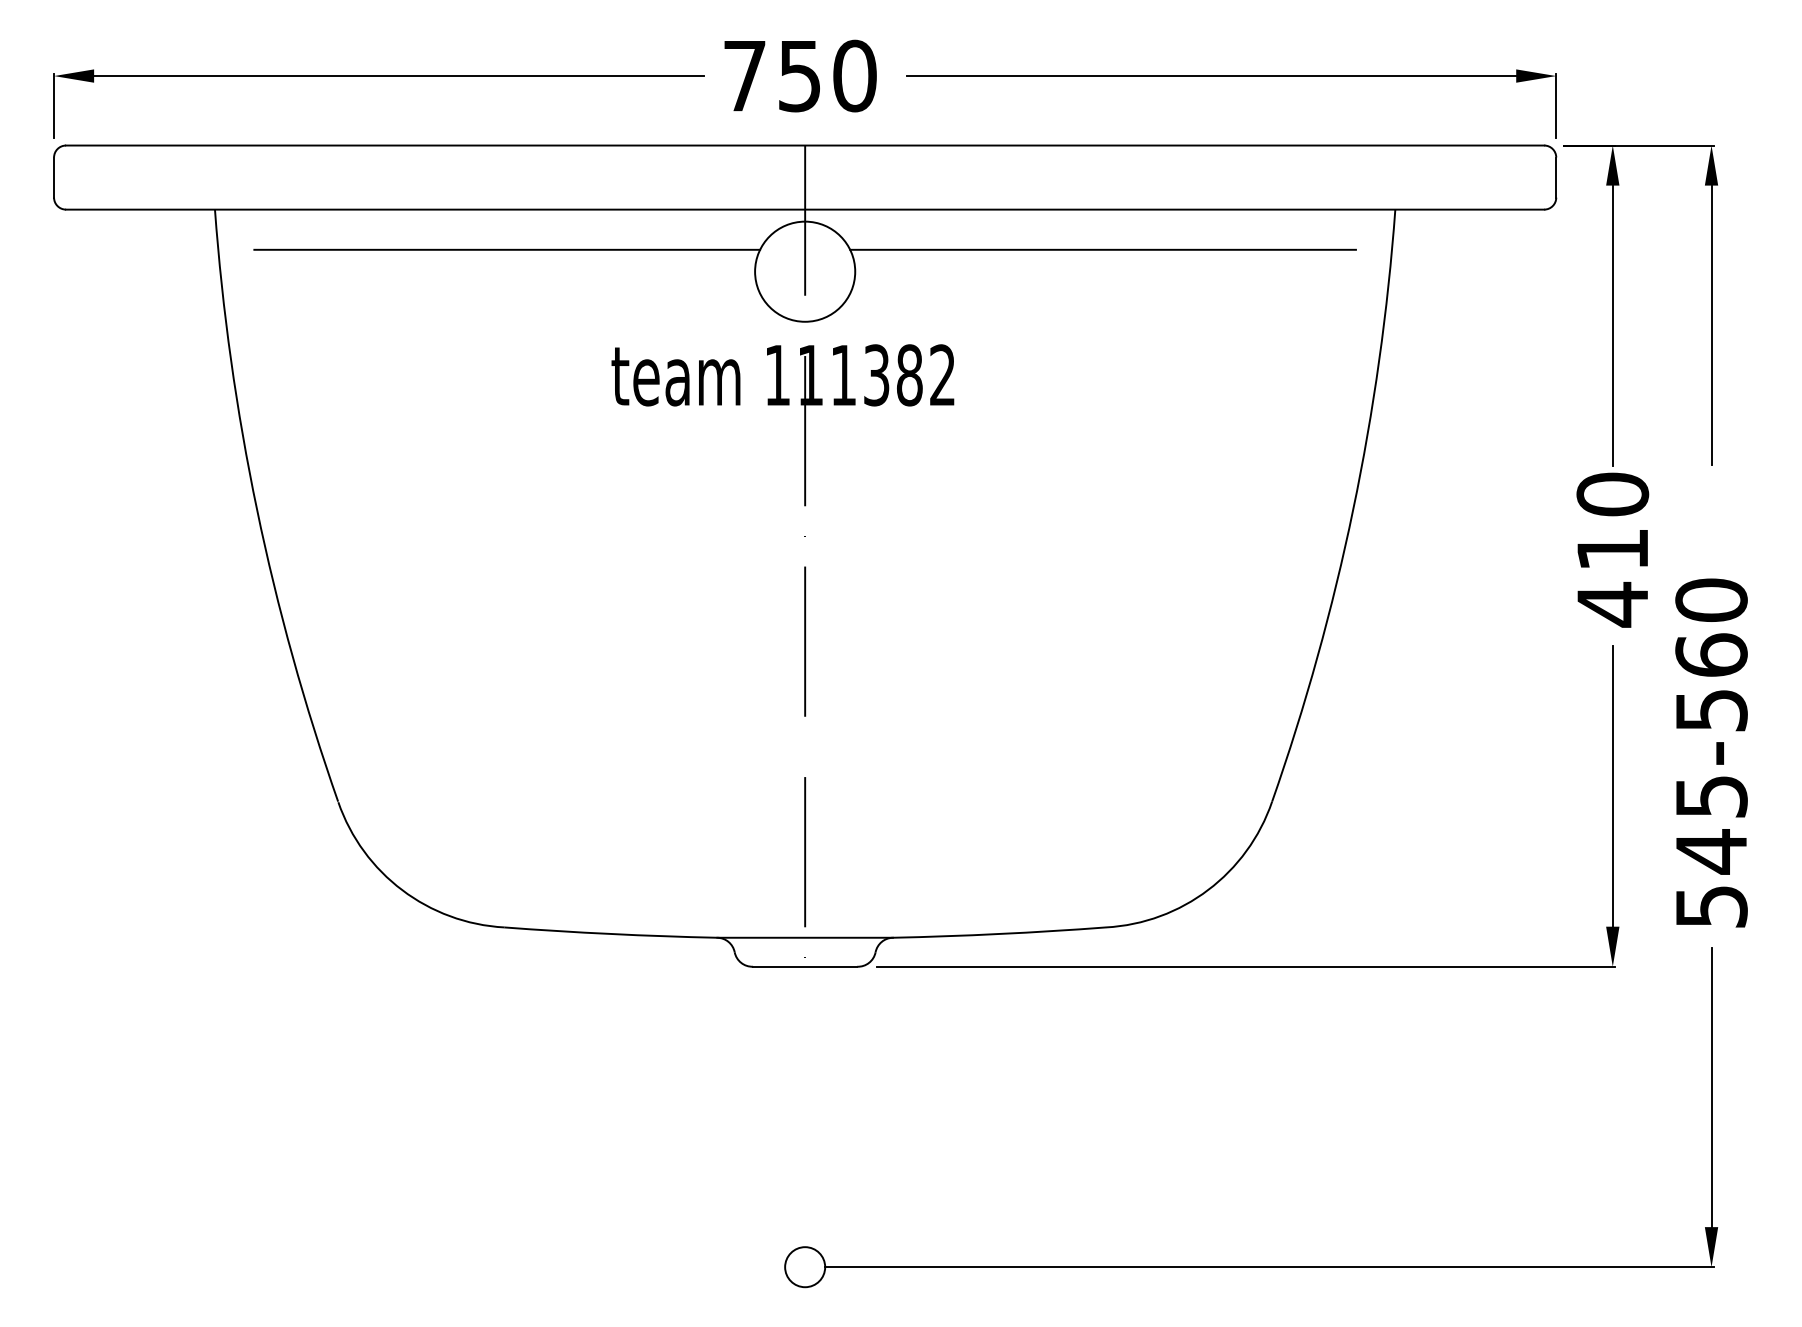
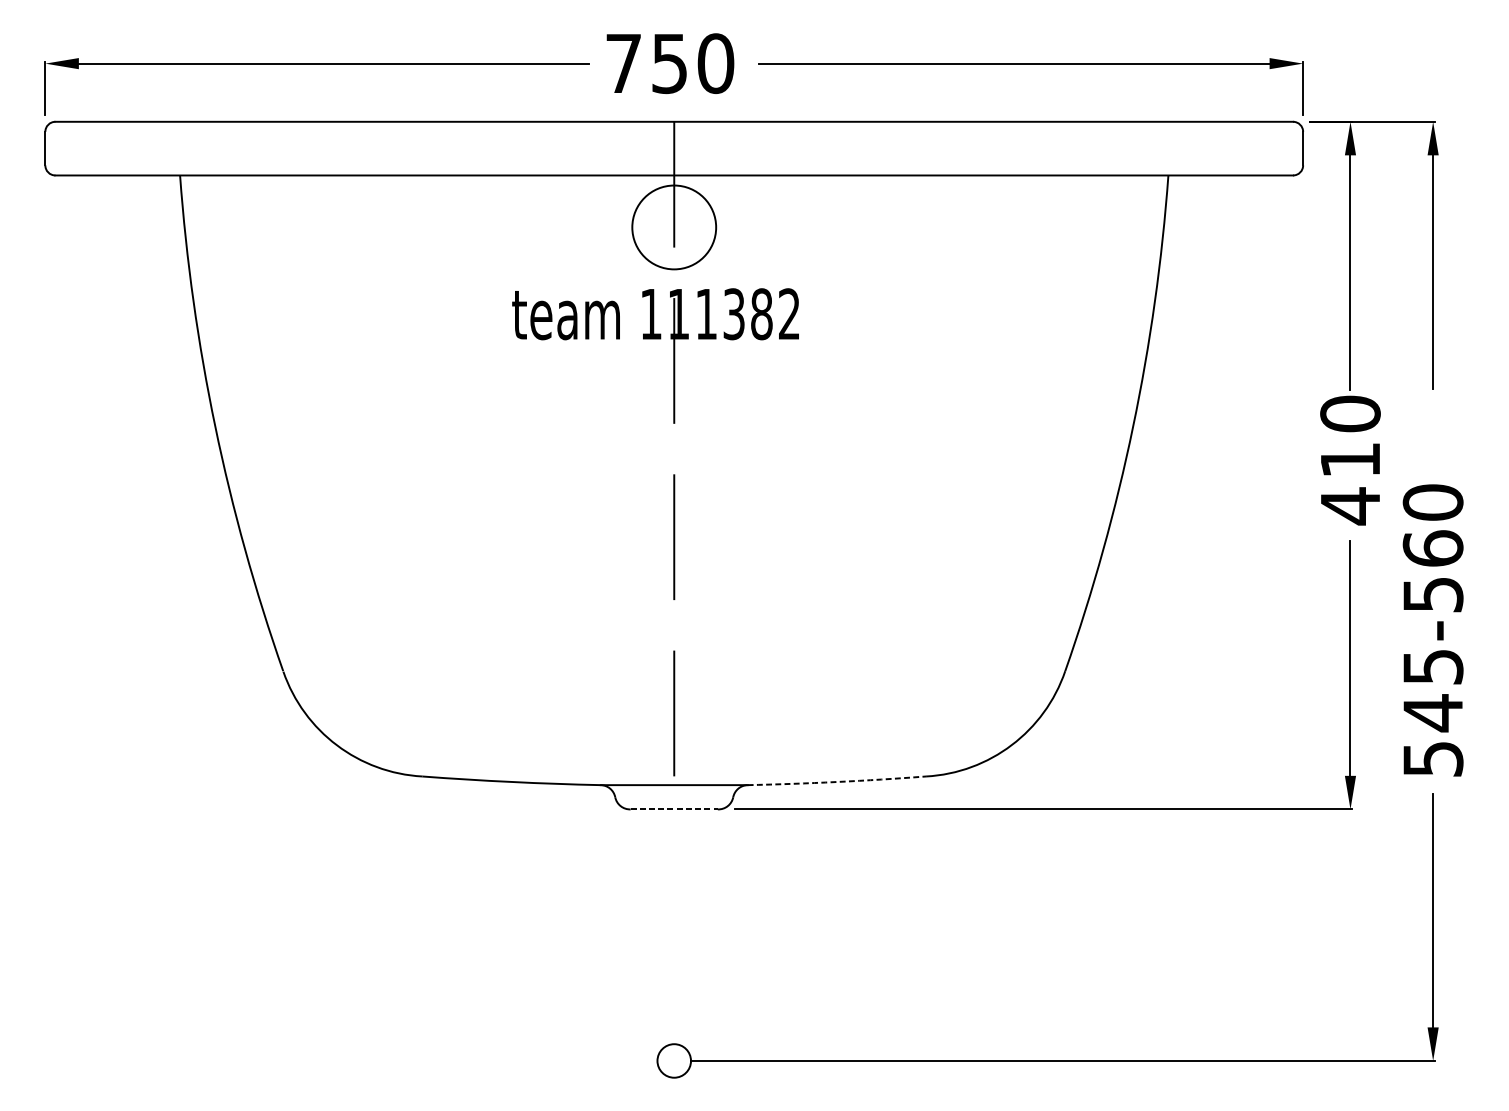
line: (507, 249) -> (425, 208), removed
line: (1102, 249) -> (923, 208), removed
arc: (999, 934) -> (836, 782), solid -> dashed
line: (805, 966) -> (674, 809), solid -> dashed

